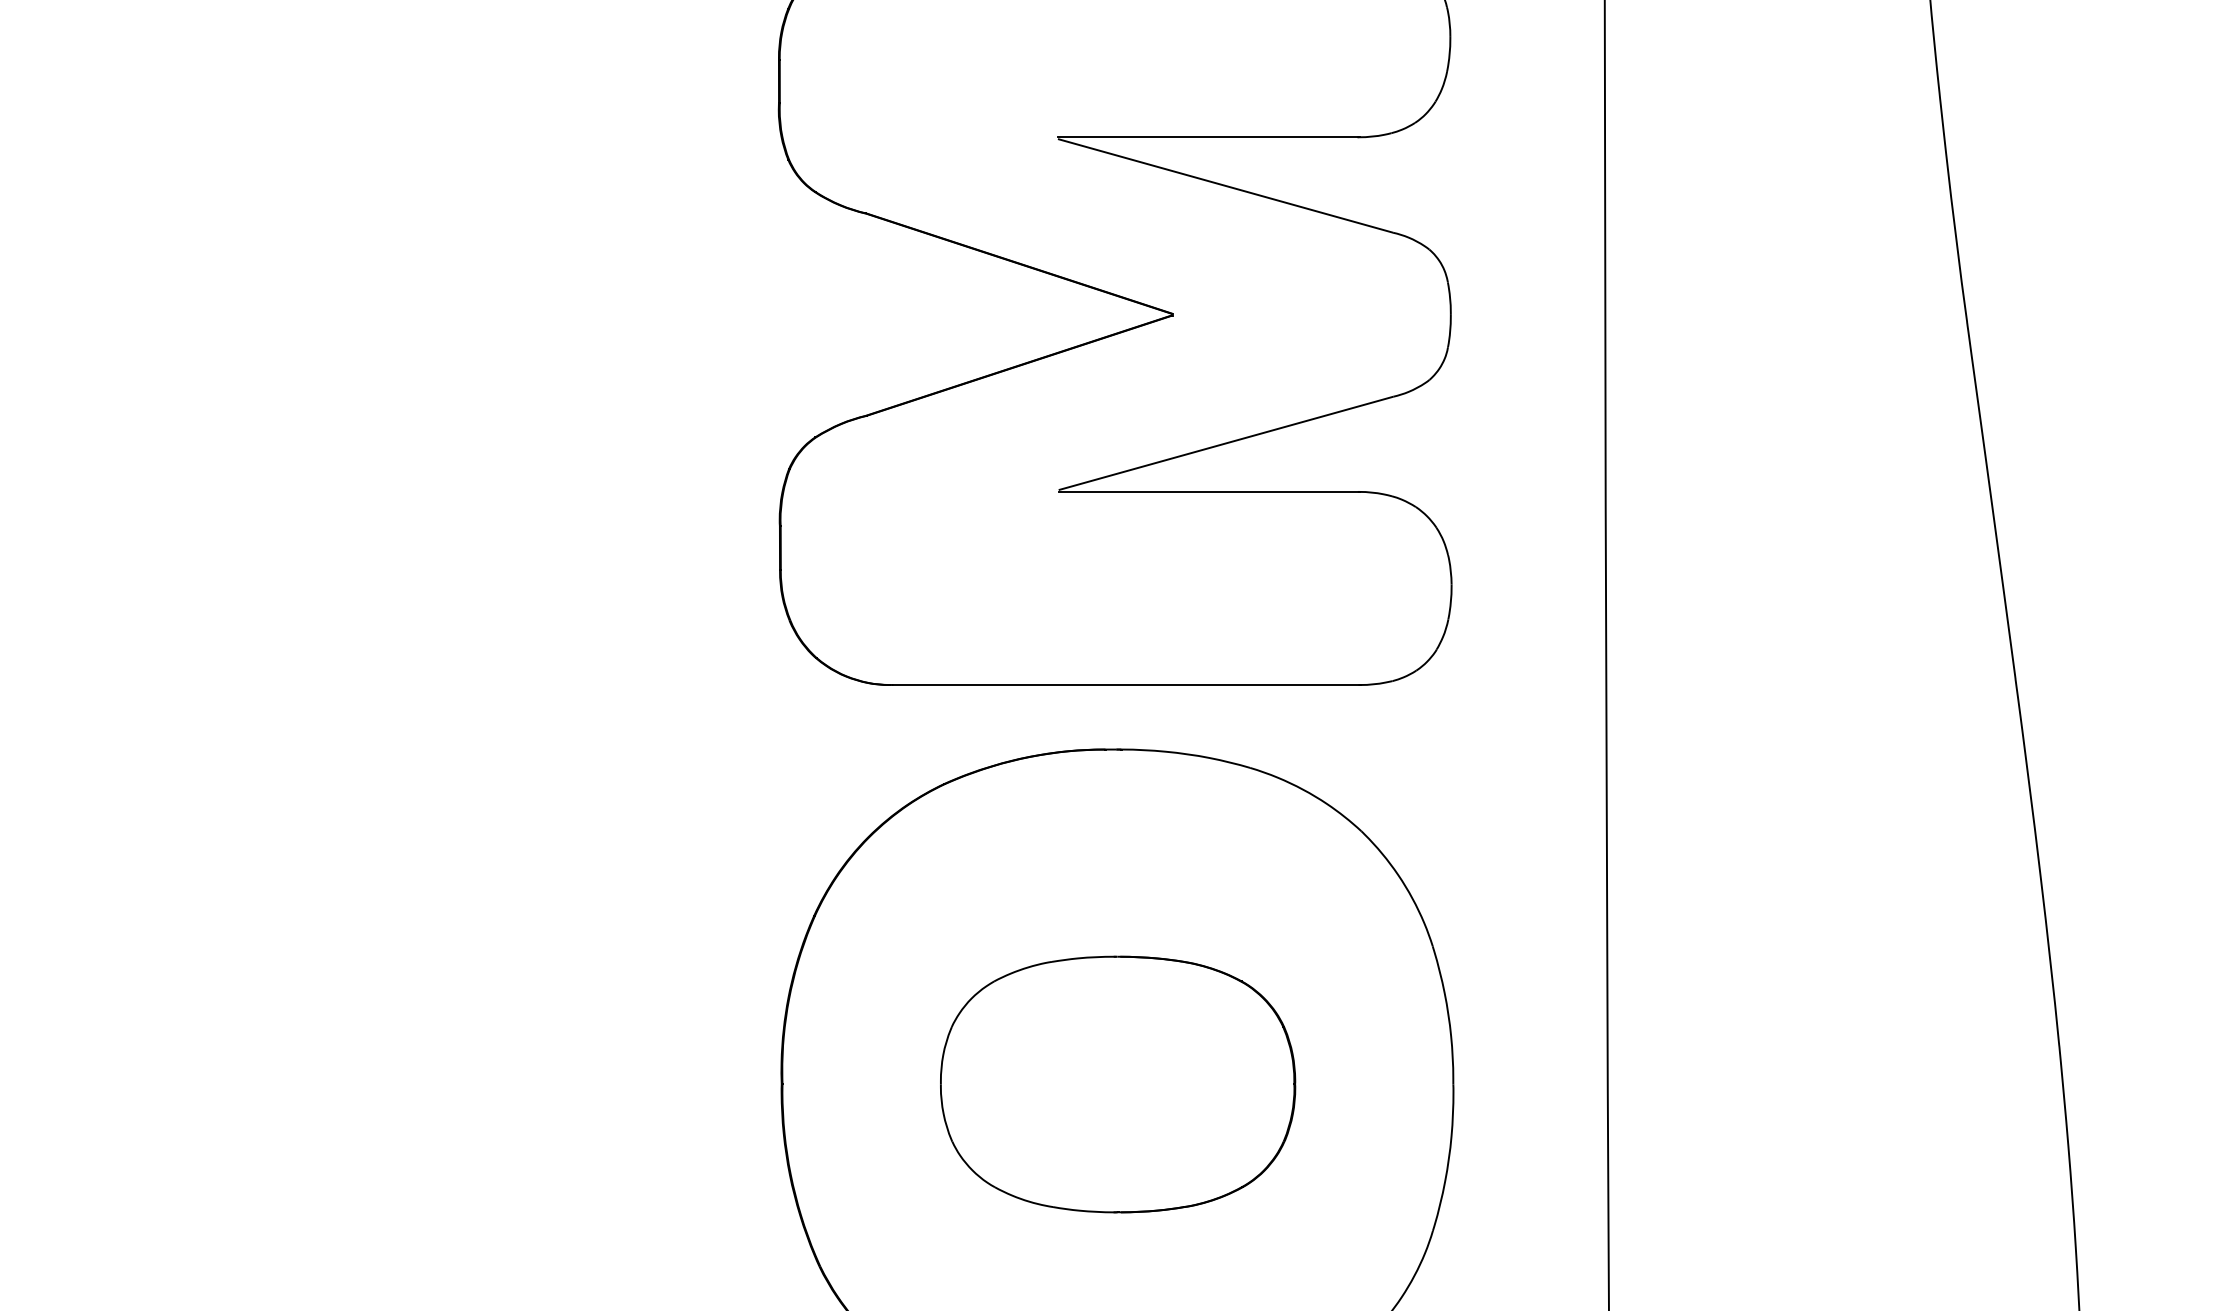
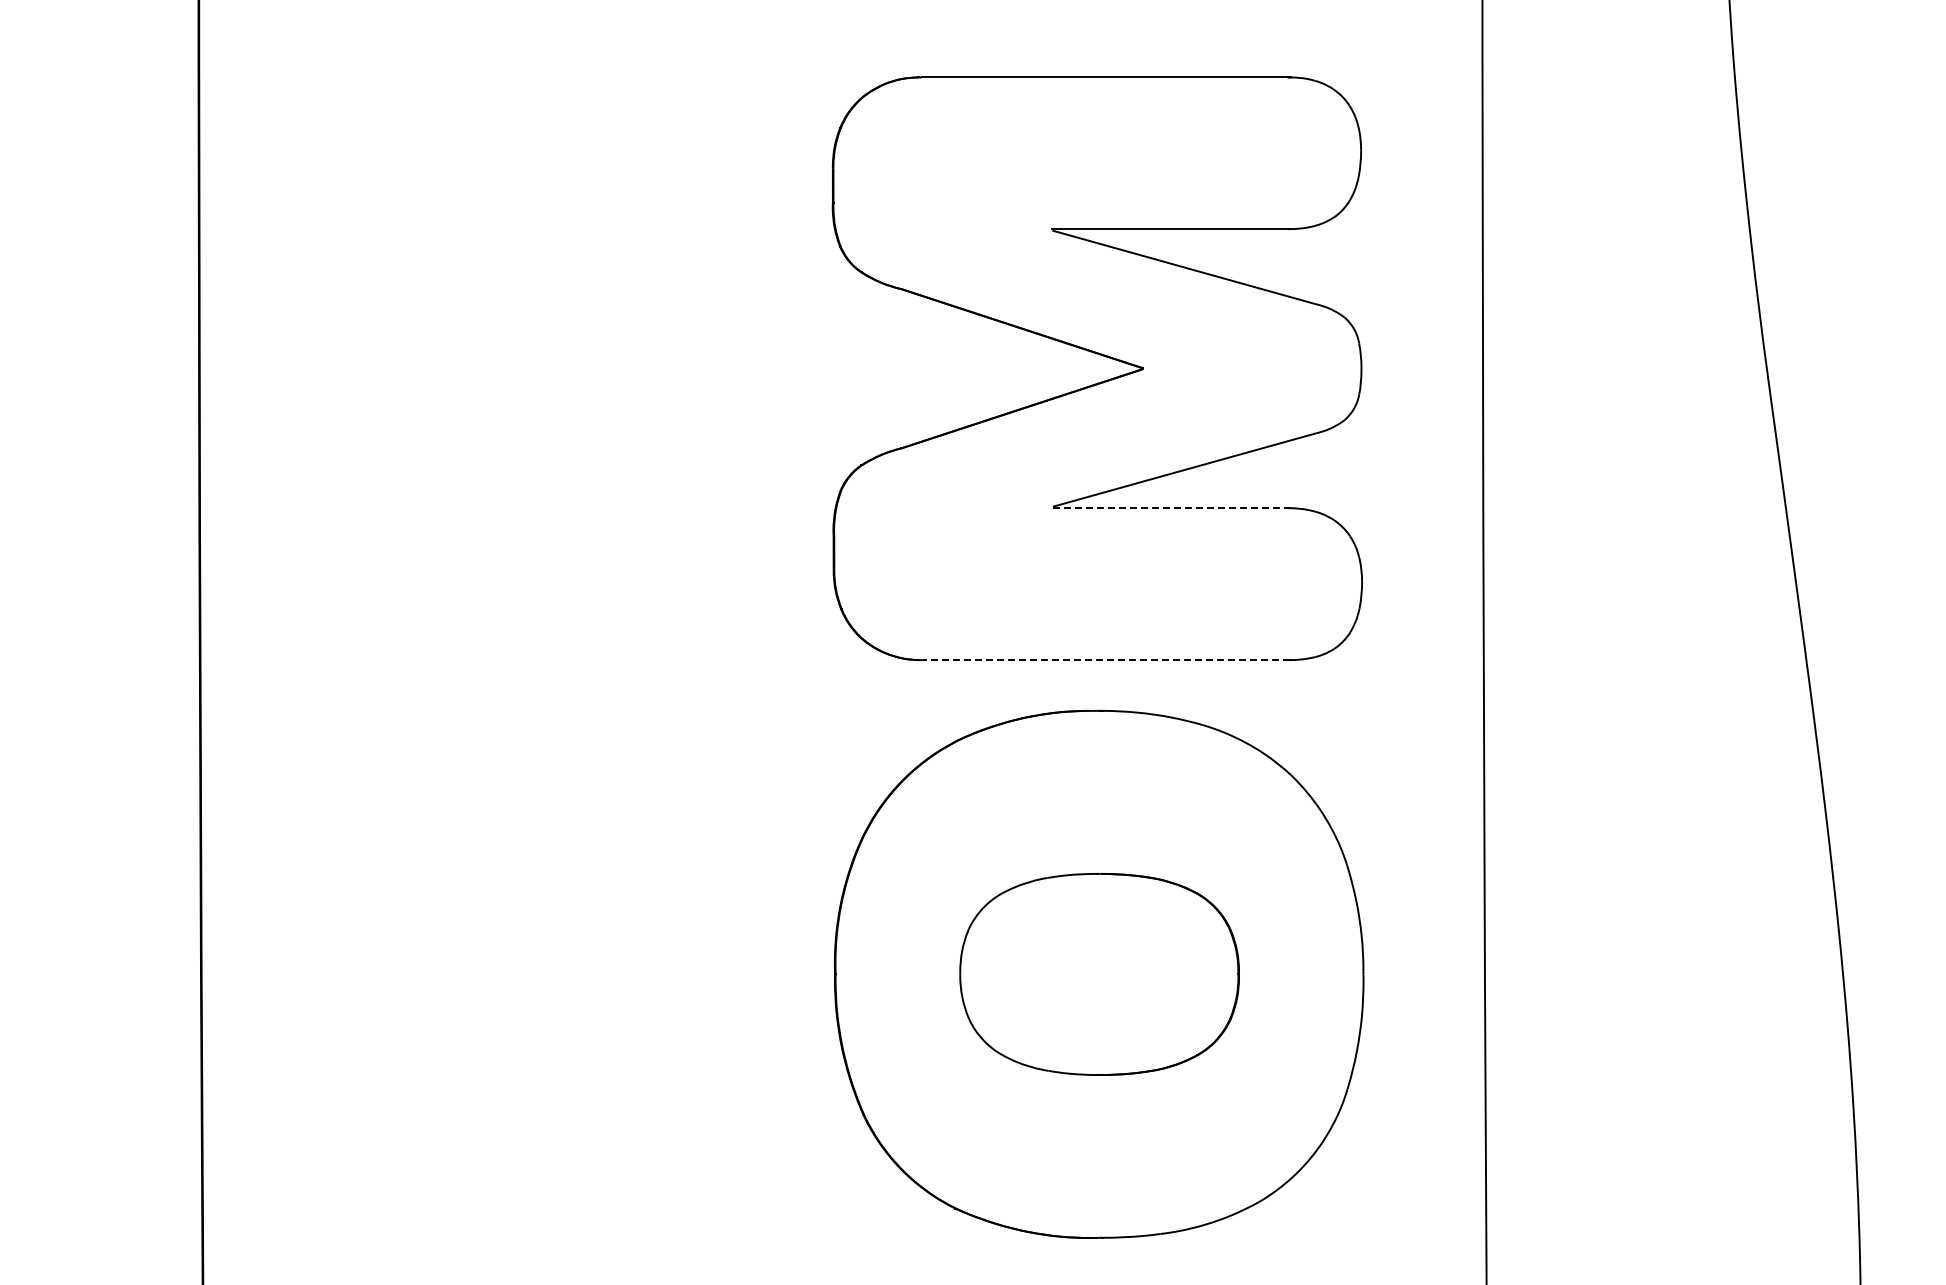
line: (1209, 492) -> (1171, 508), solid -> dashed
line: (1125, 685) -> (1105, 660), solid -> dashed

